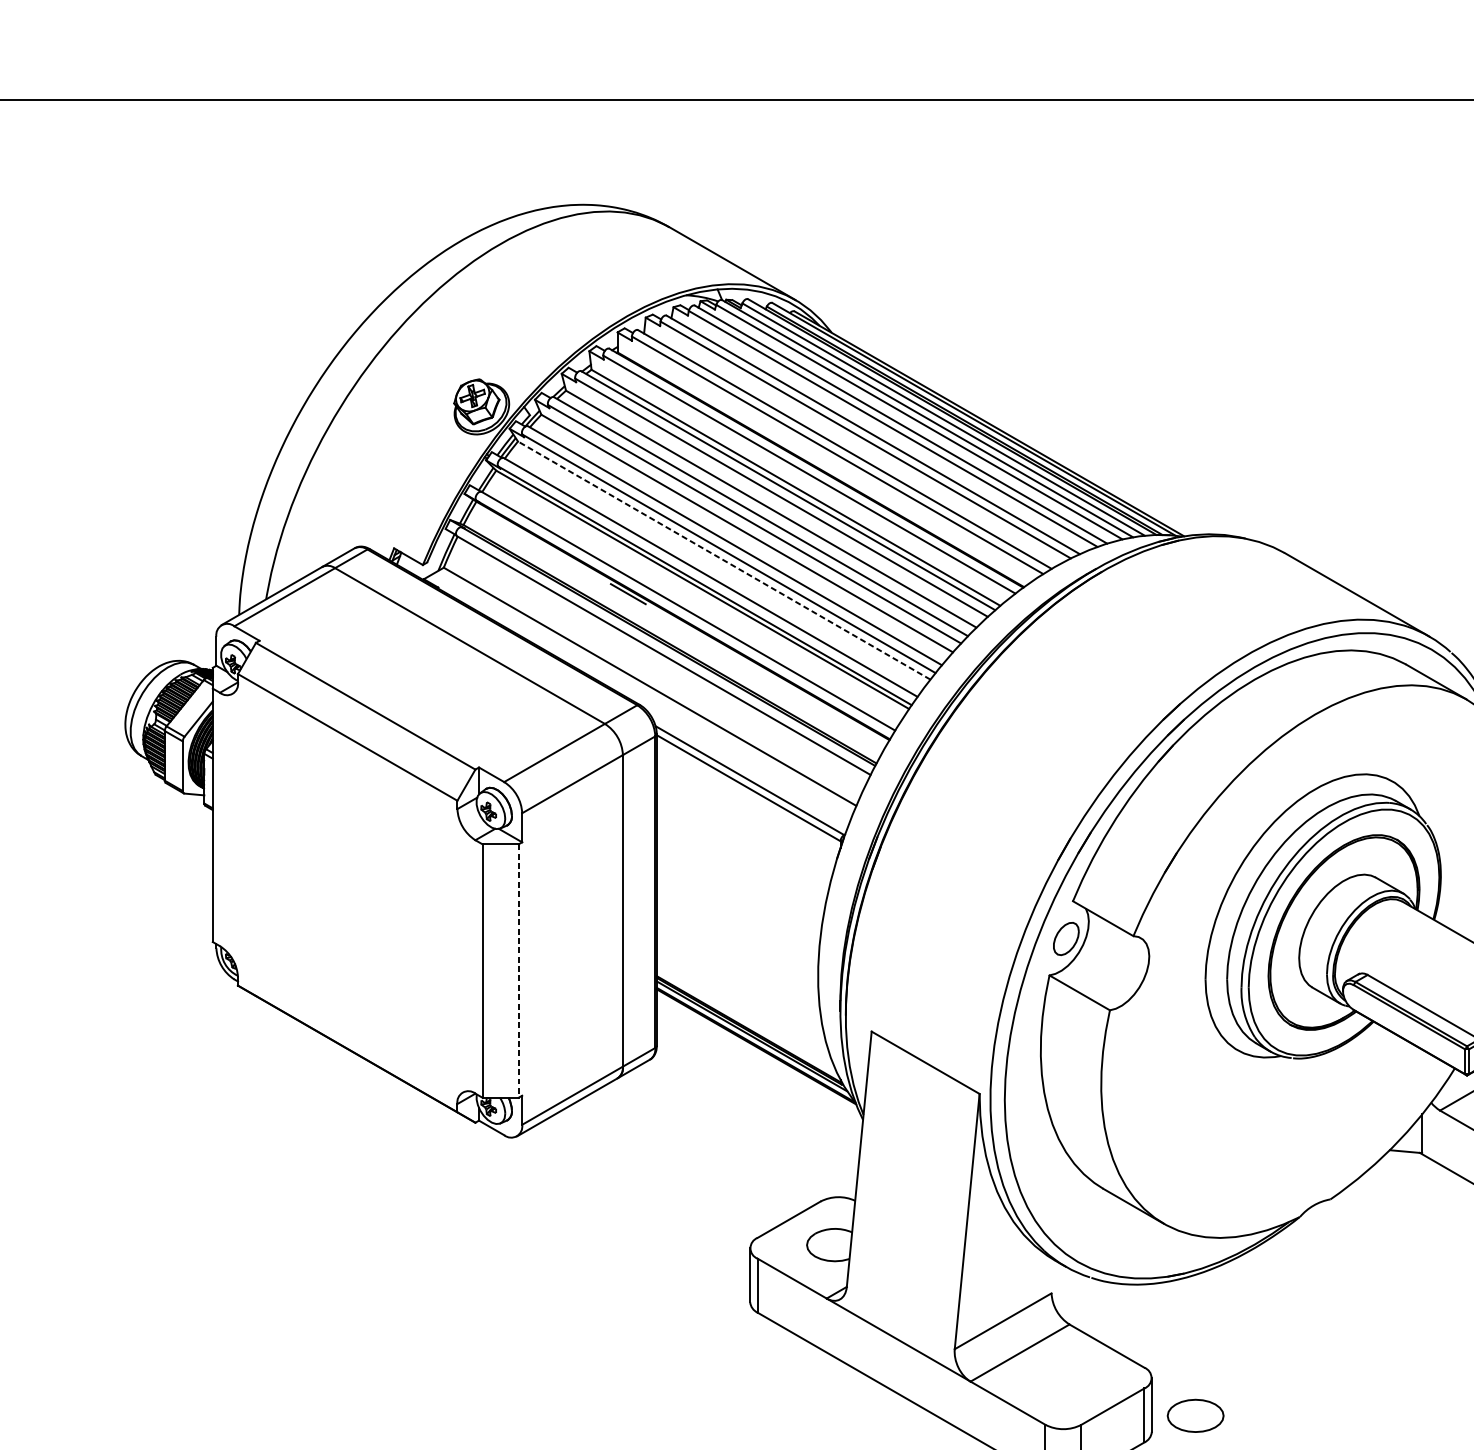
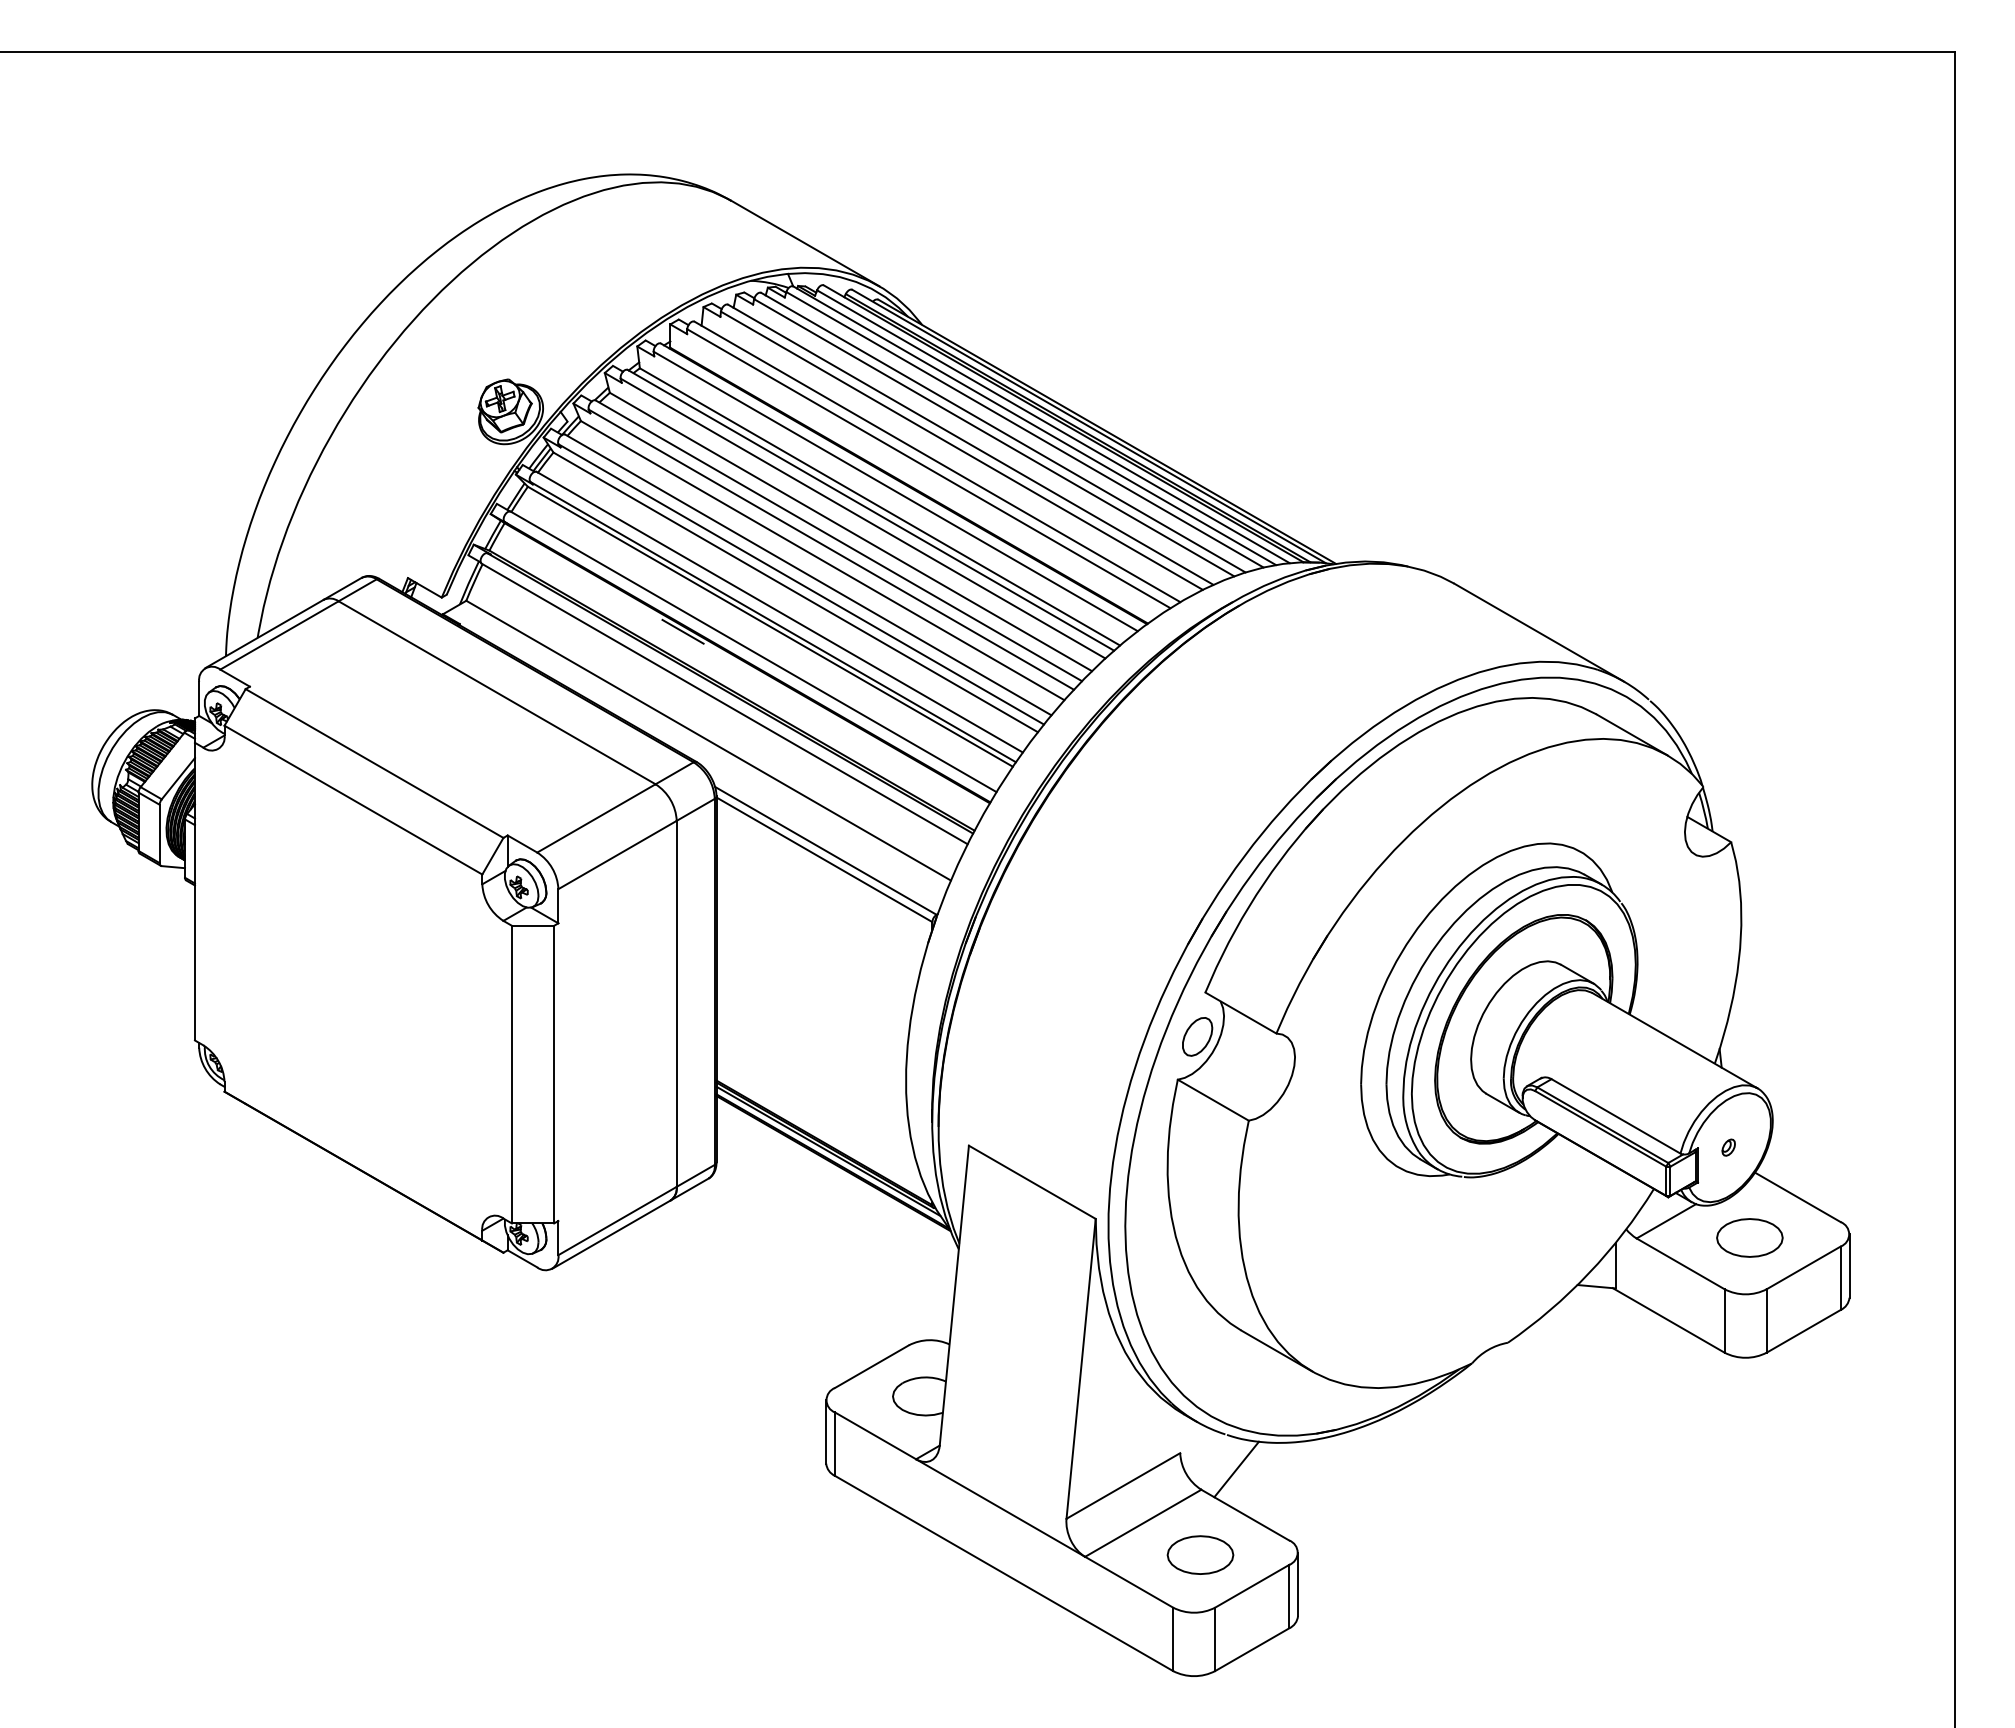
line: (724, 560) -> (795, 592), dashed -> solid
line: (518, 971) -> (554, 1074), dashed -> solid
line: (1099, 1307) -> (1236, 1469), added
part: (1195, 1415) -> (1200, 1554), moved

